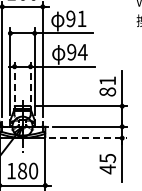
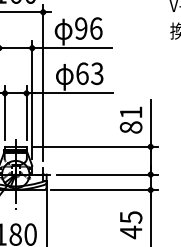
text: (81, 18) -> (95, 28), 91 -> 96
text: (77, 52) -> (90, 74), 94 -> 63
line: (14, 81) -> (4, 113), dashed -> solid
line: (30, 81) -> (26, 113), dashed -> solid
line: (88, 138) -> (105, 190), dashed -> solid

